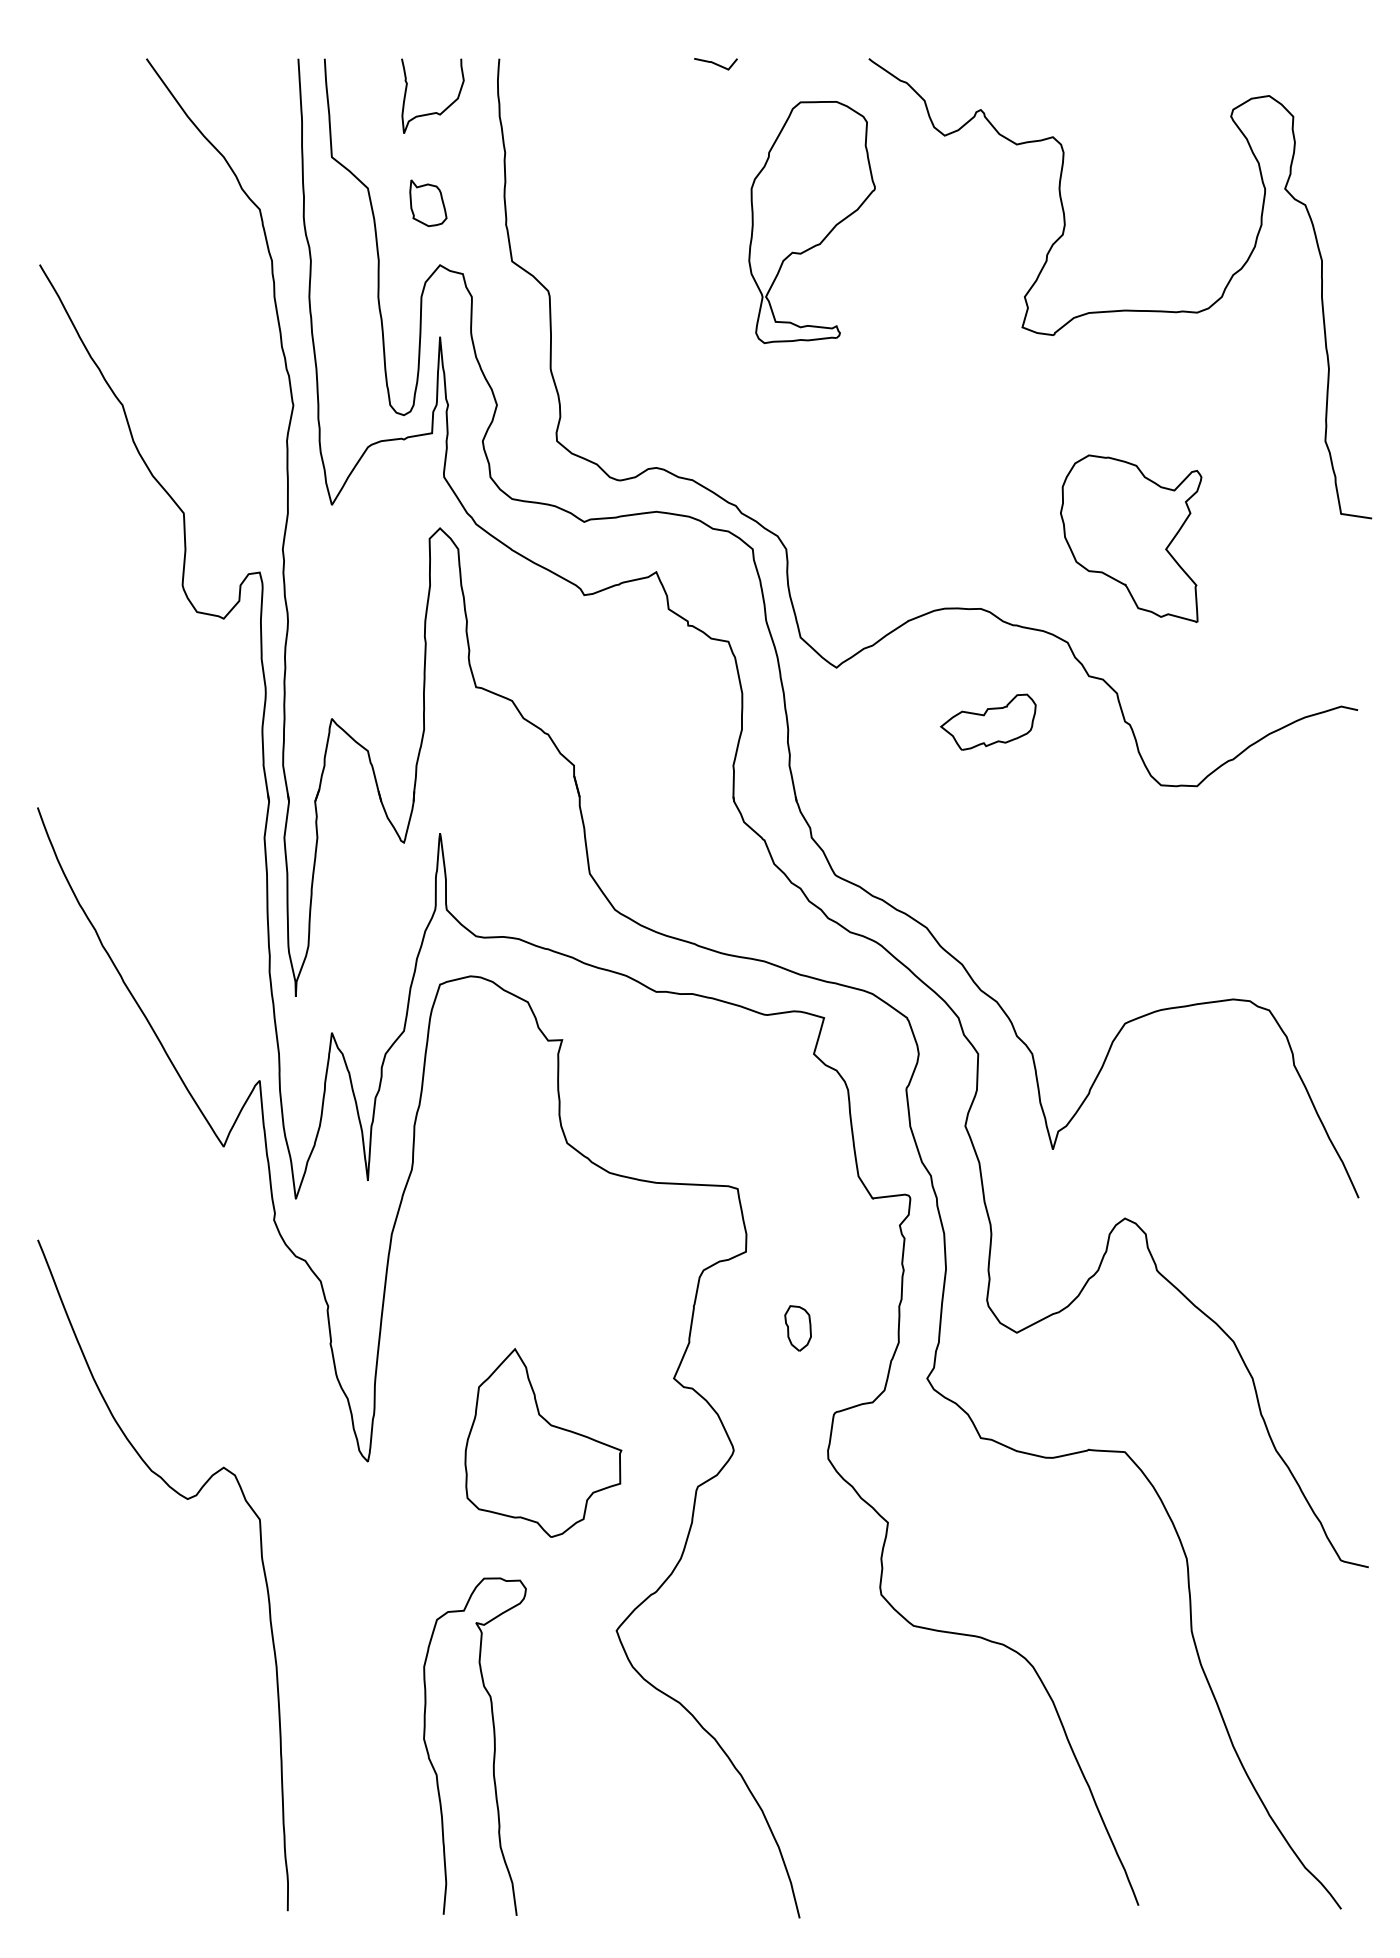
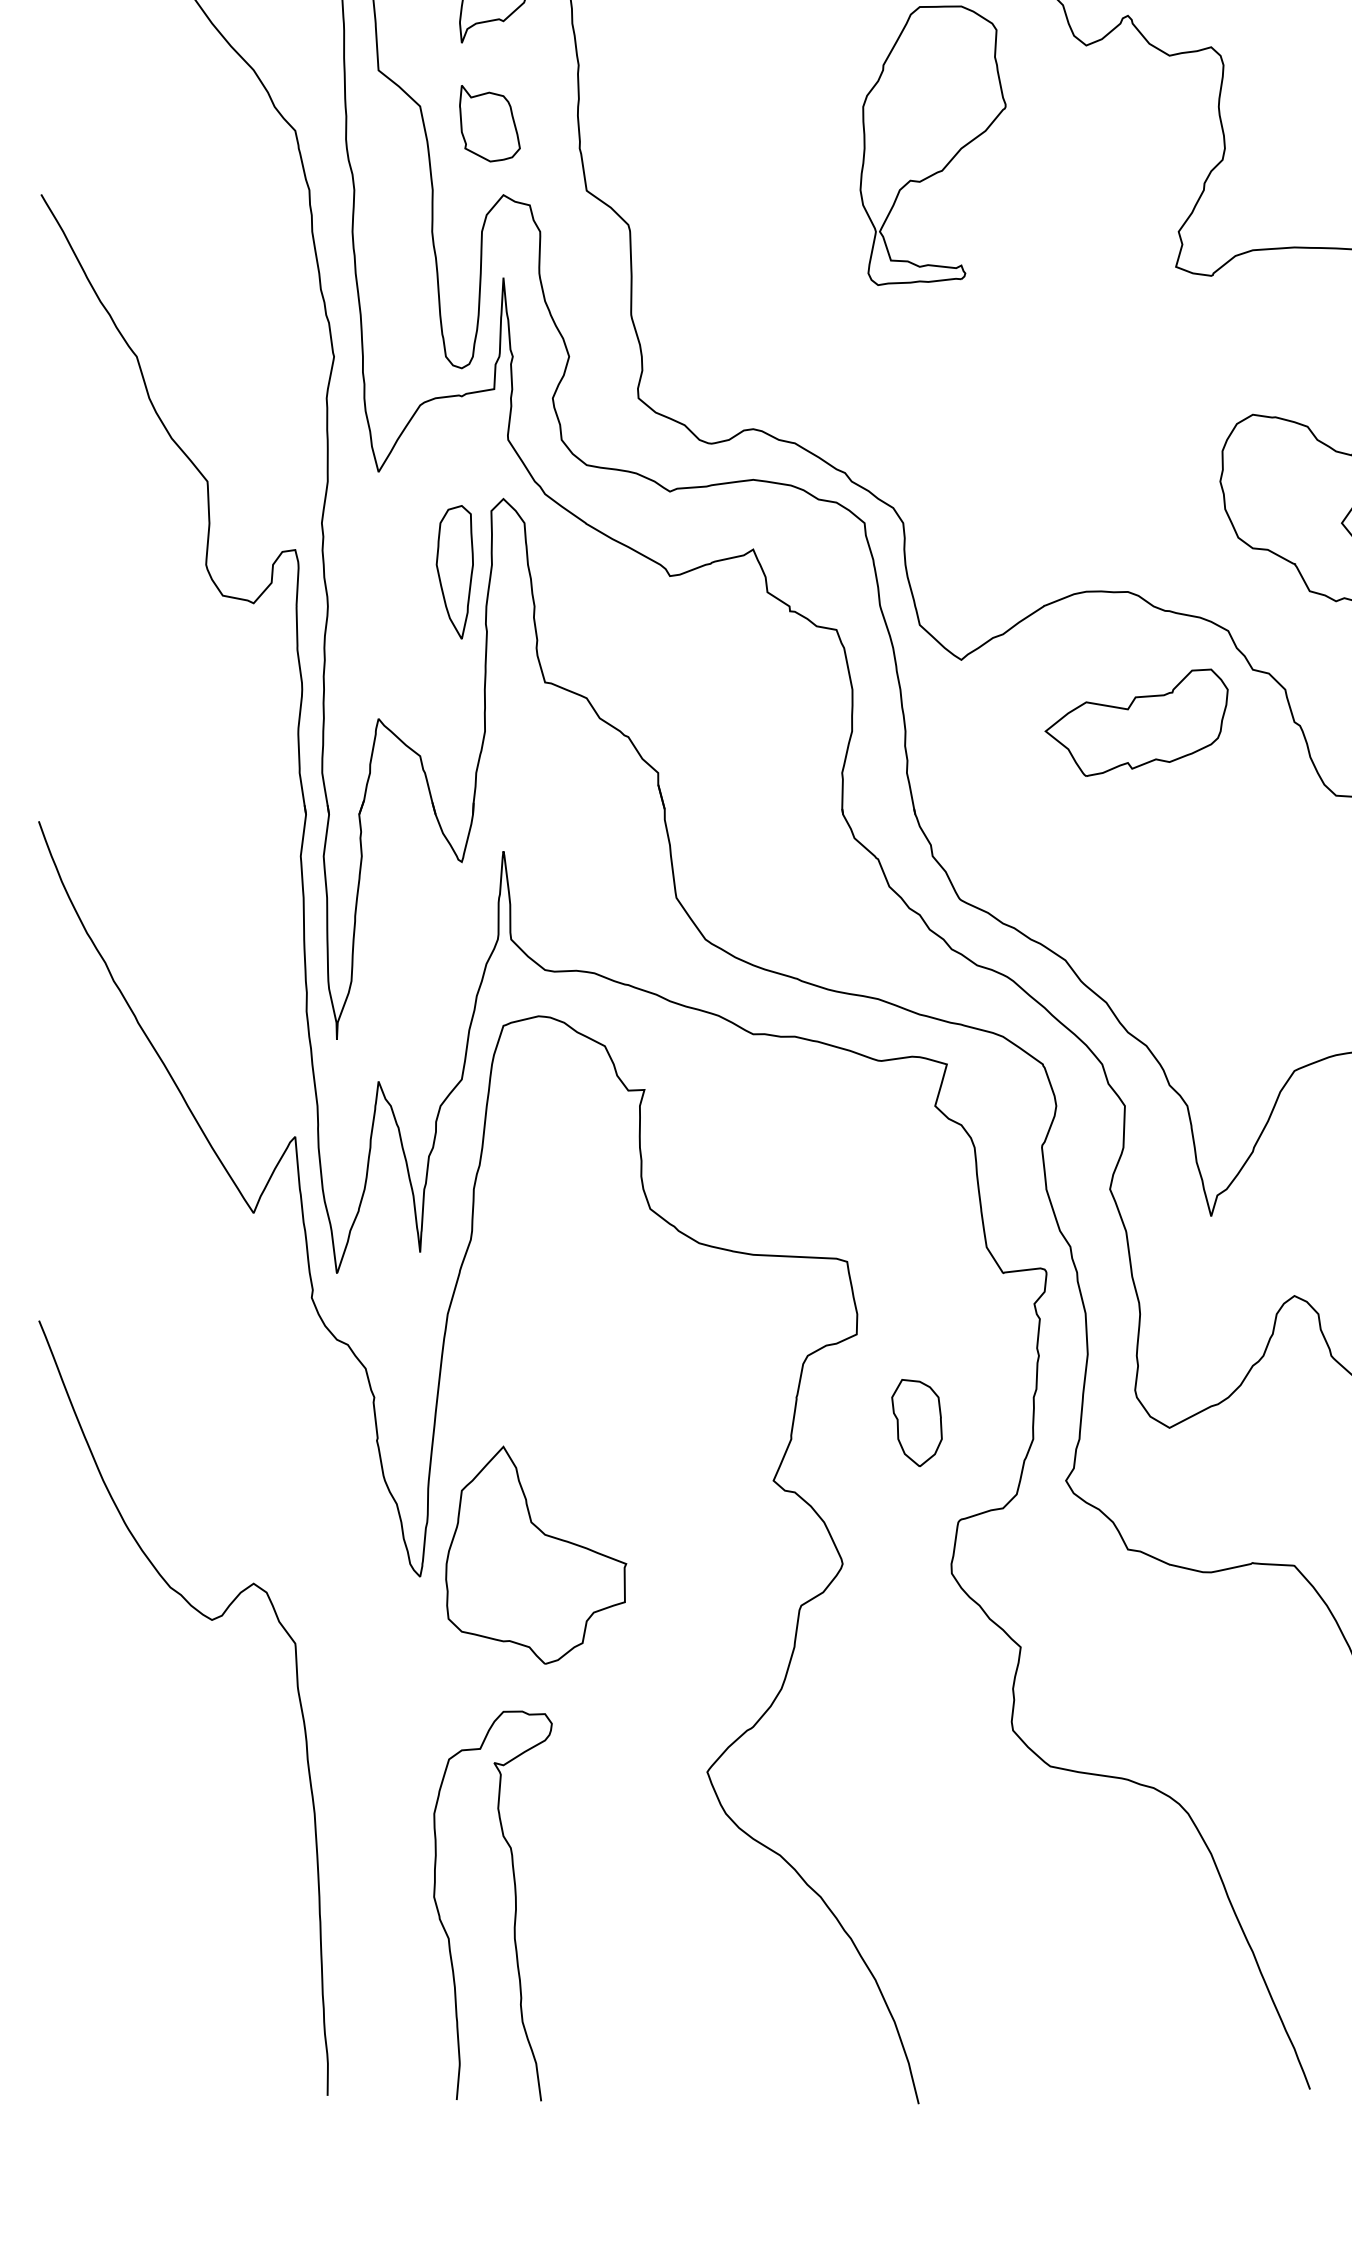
part: (428, 202) -> (490, 122), size x1.43
part: (397, 591) -> (454, 571), added
part: (988, 722) -> (1136, 723), size x1.67
part: (797, 1328) -> (916, 1422), size x1.67
part: (543, 1442) -> (536, 1554), moved
curve: (493, 1742) -> (514, 1901), moved

